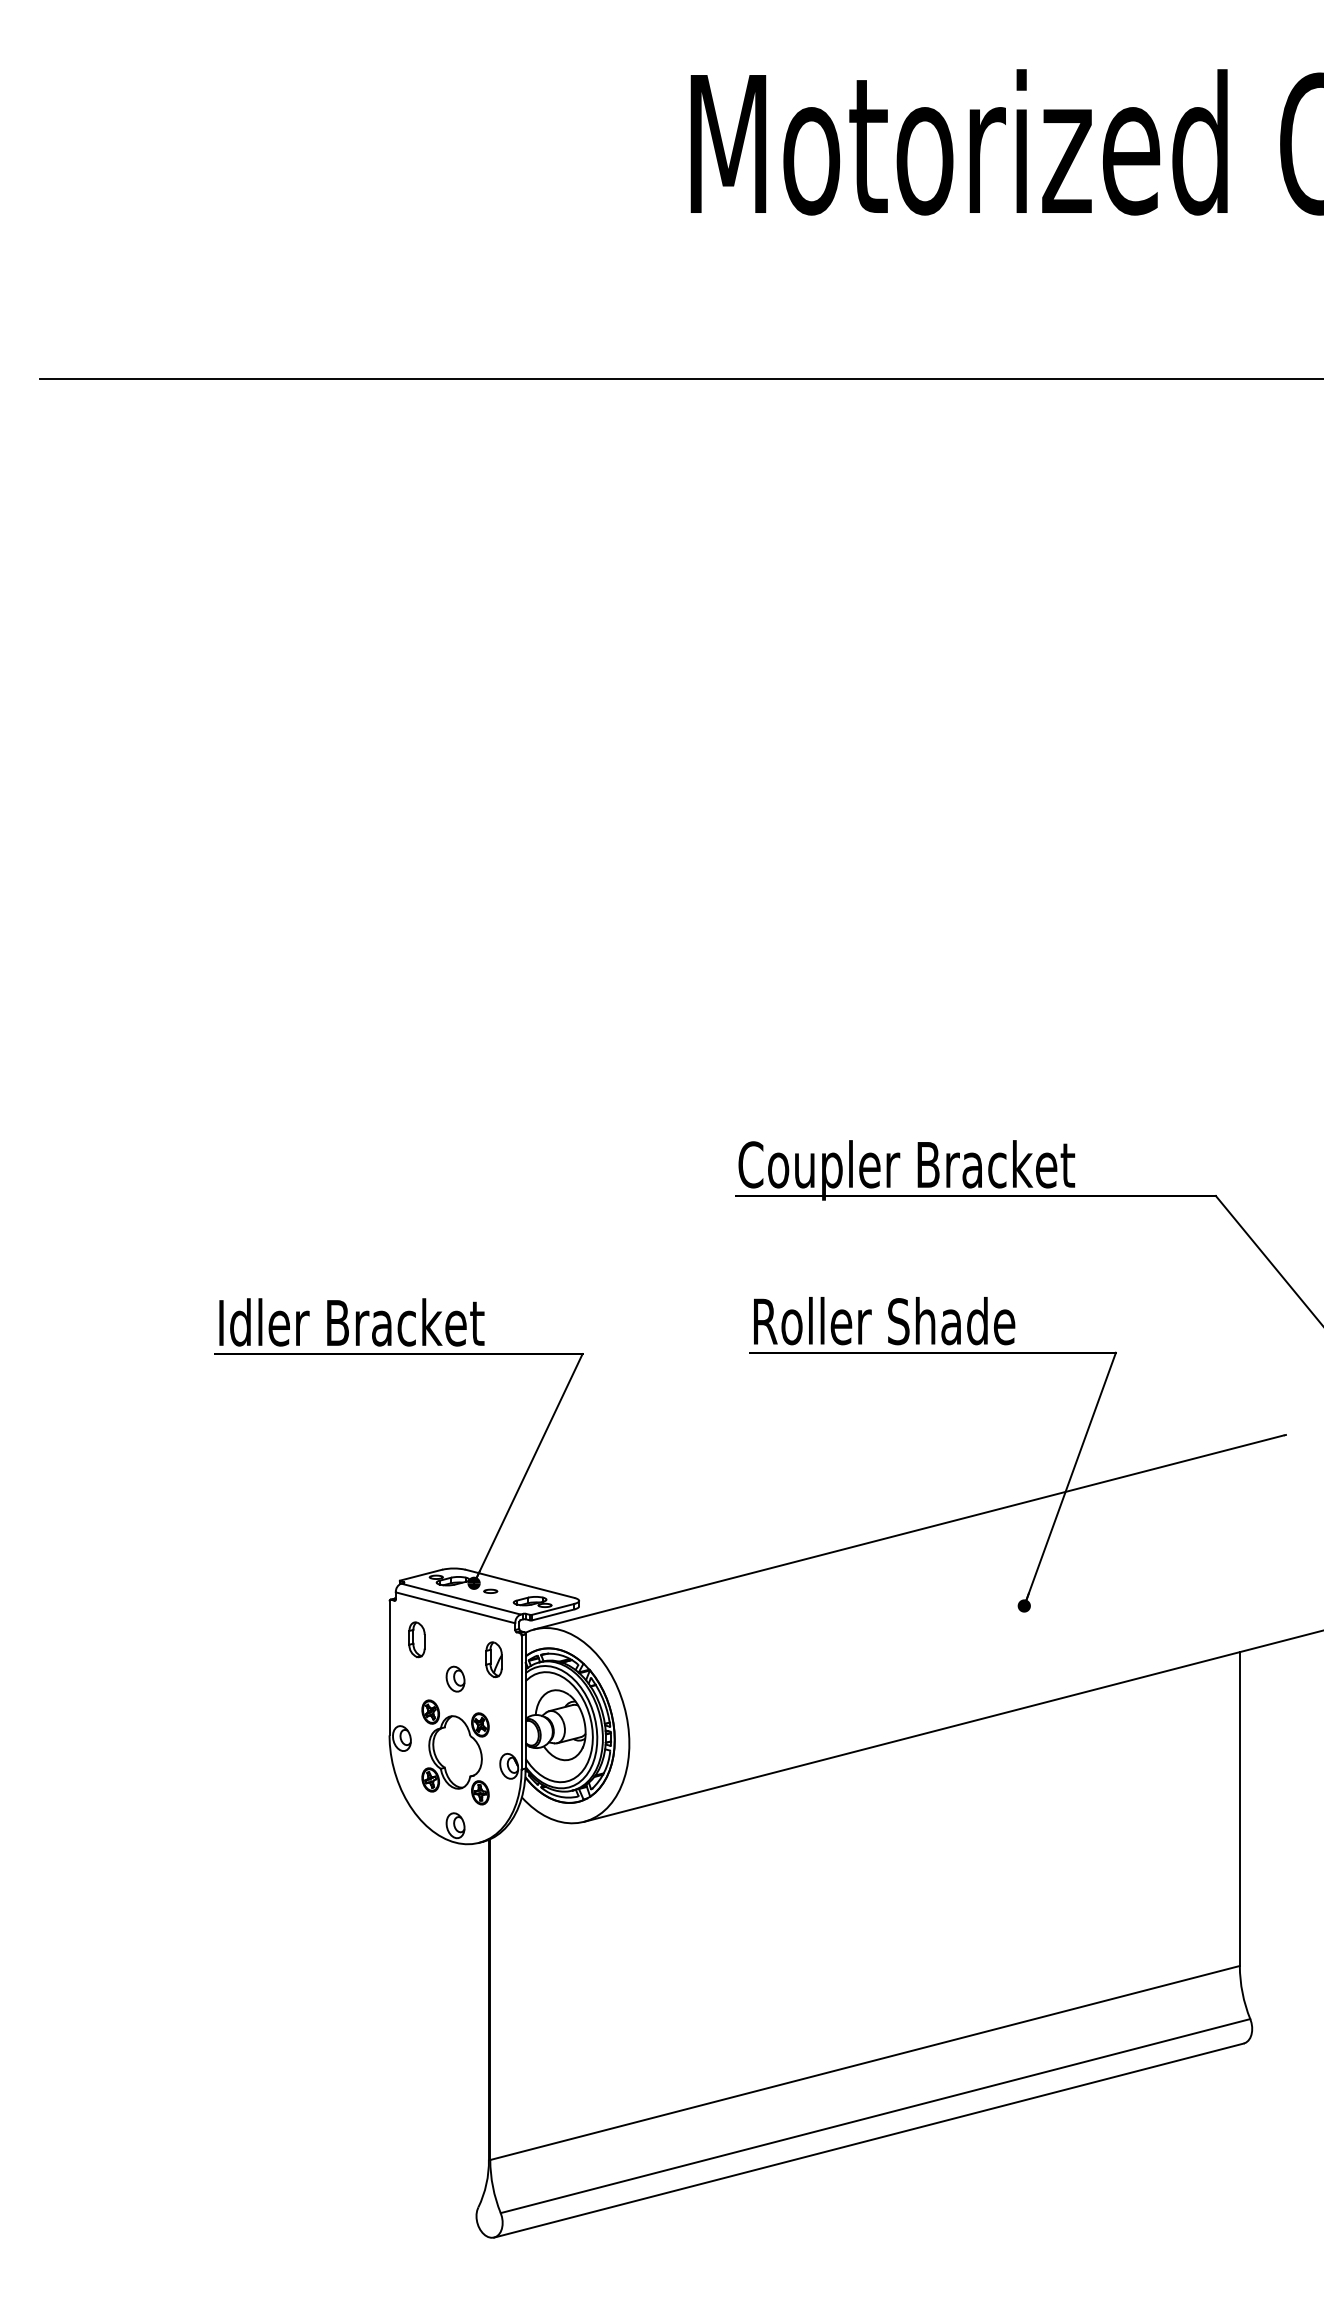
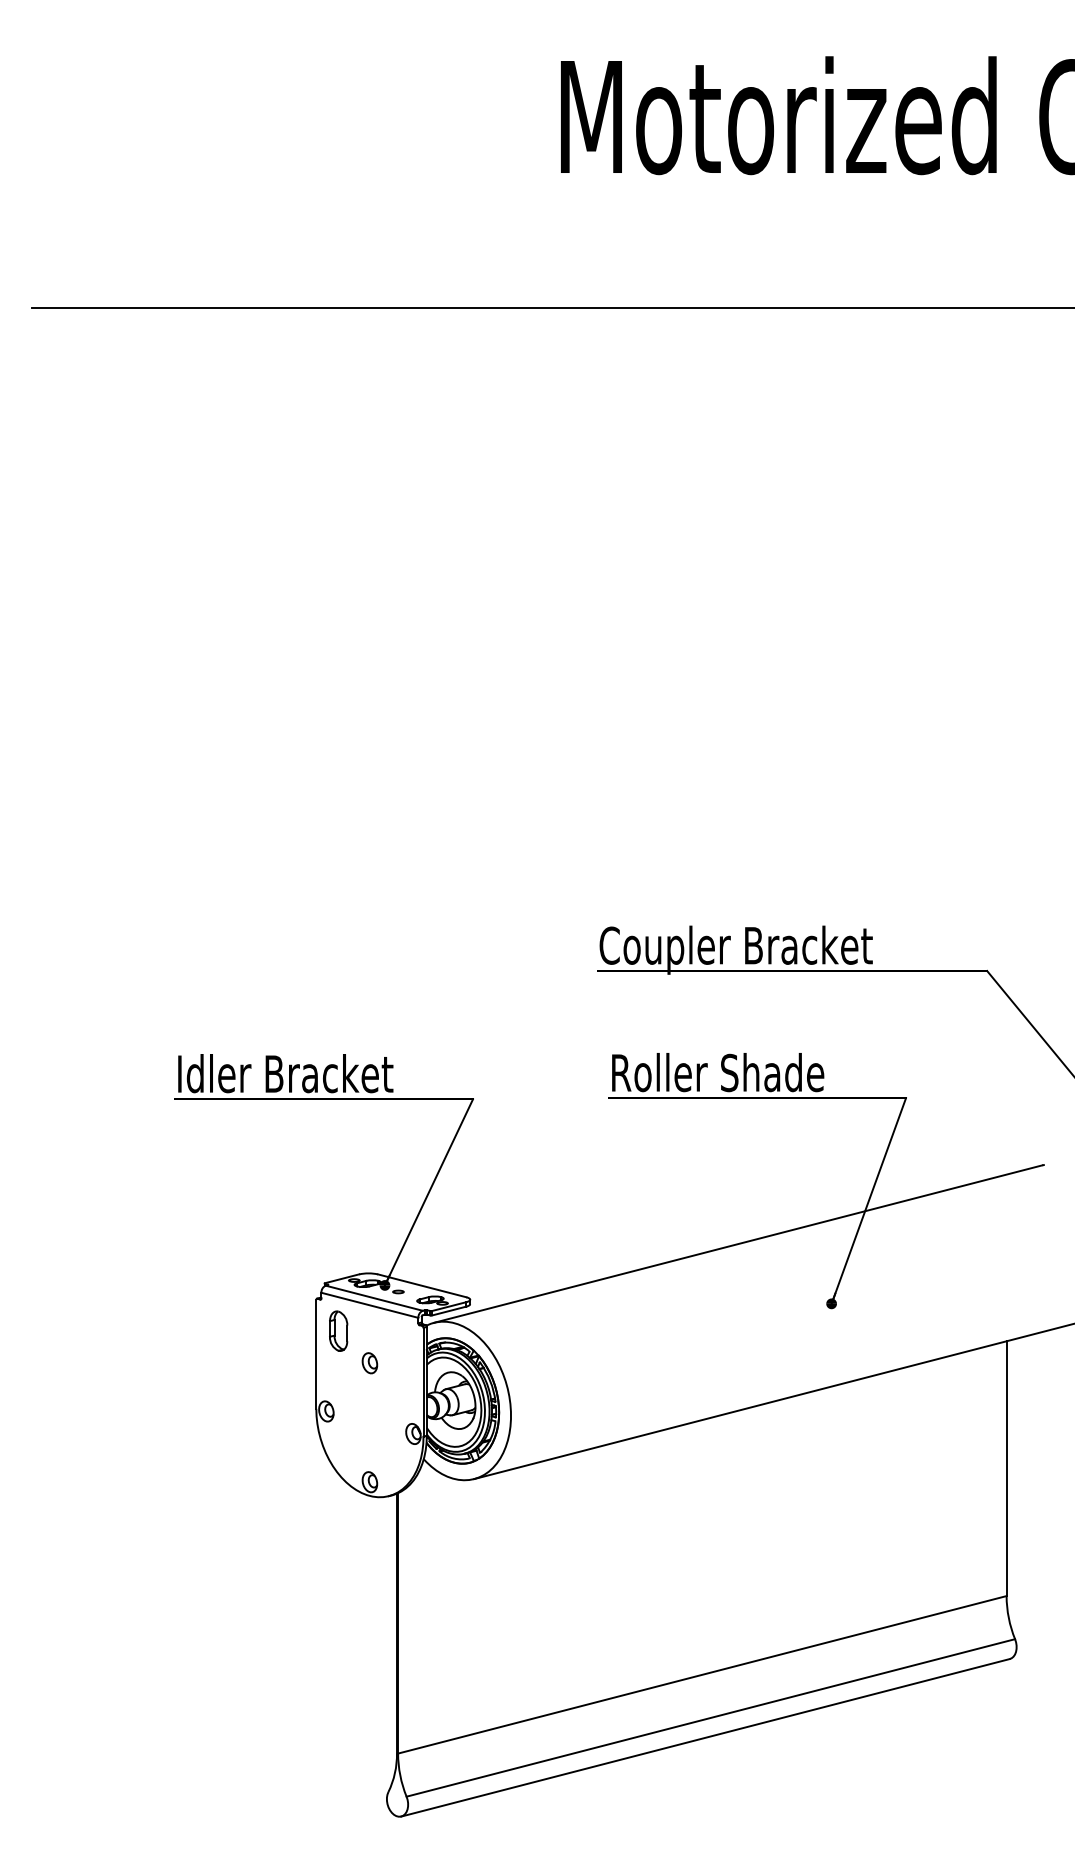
part: (416, 1639) -> (338, 1331), size x1.4
part: (493, 1659) -> (400, 1347), removed
part: (455, 1752) -> (369, 1422), removed

